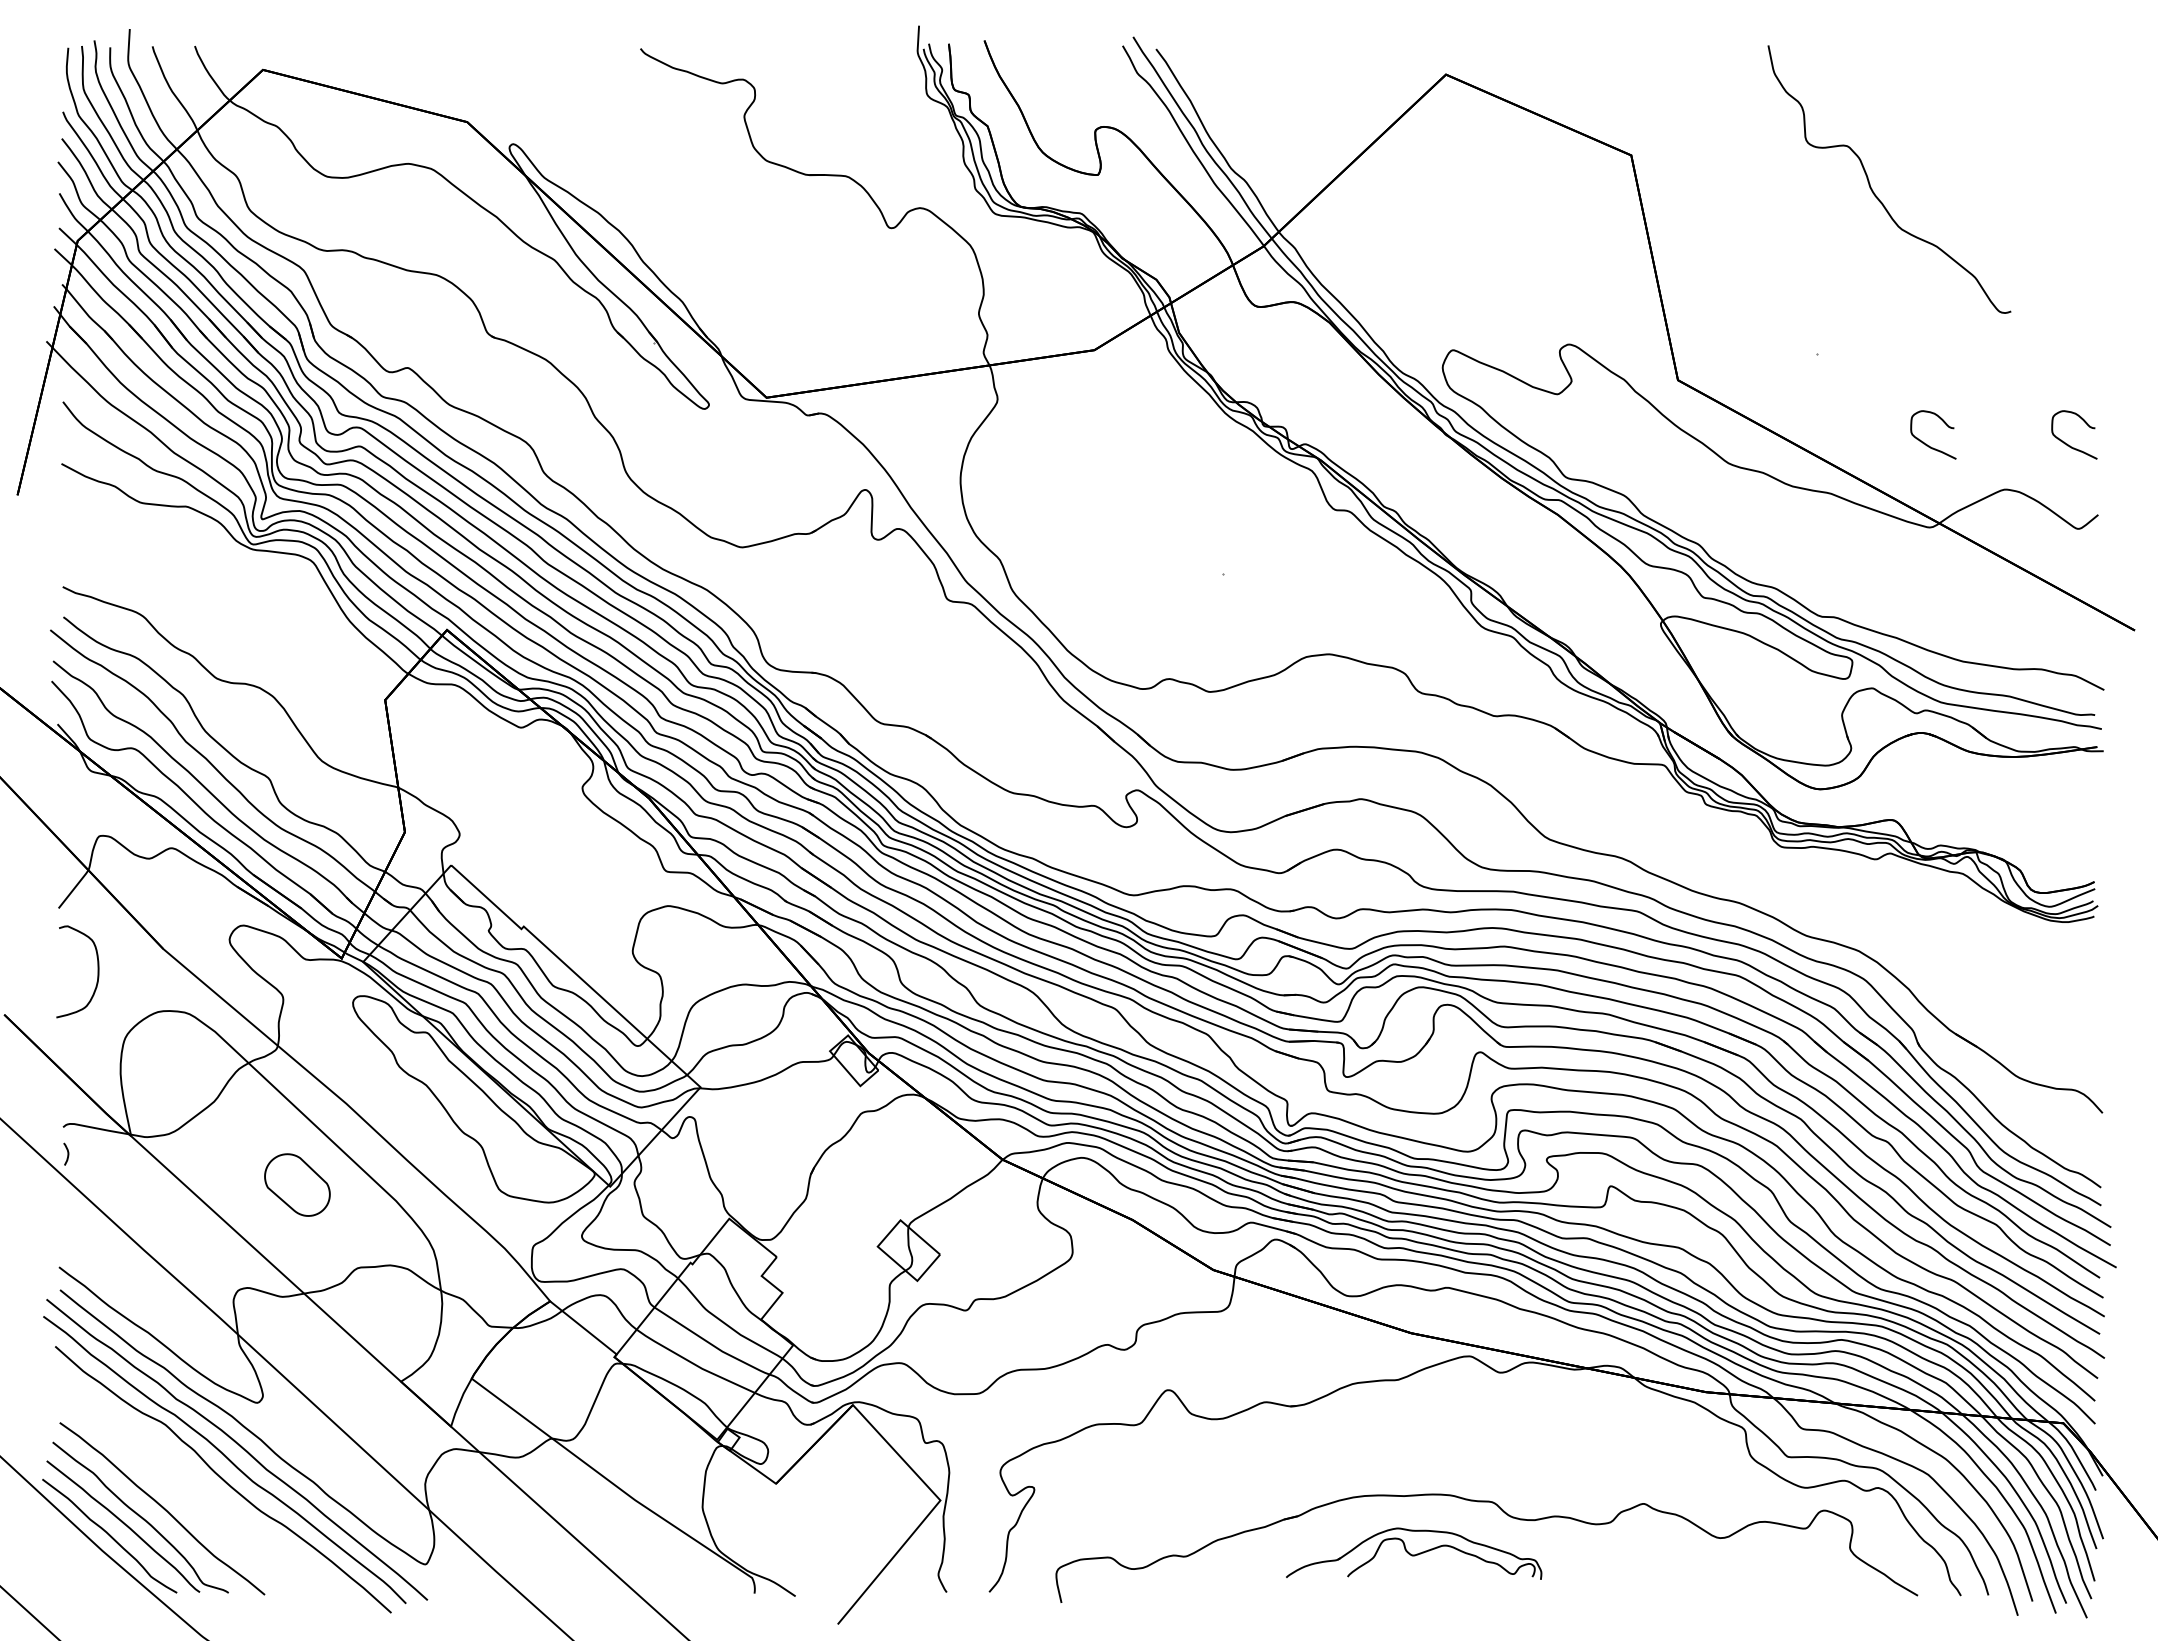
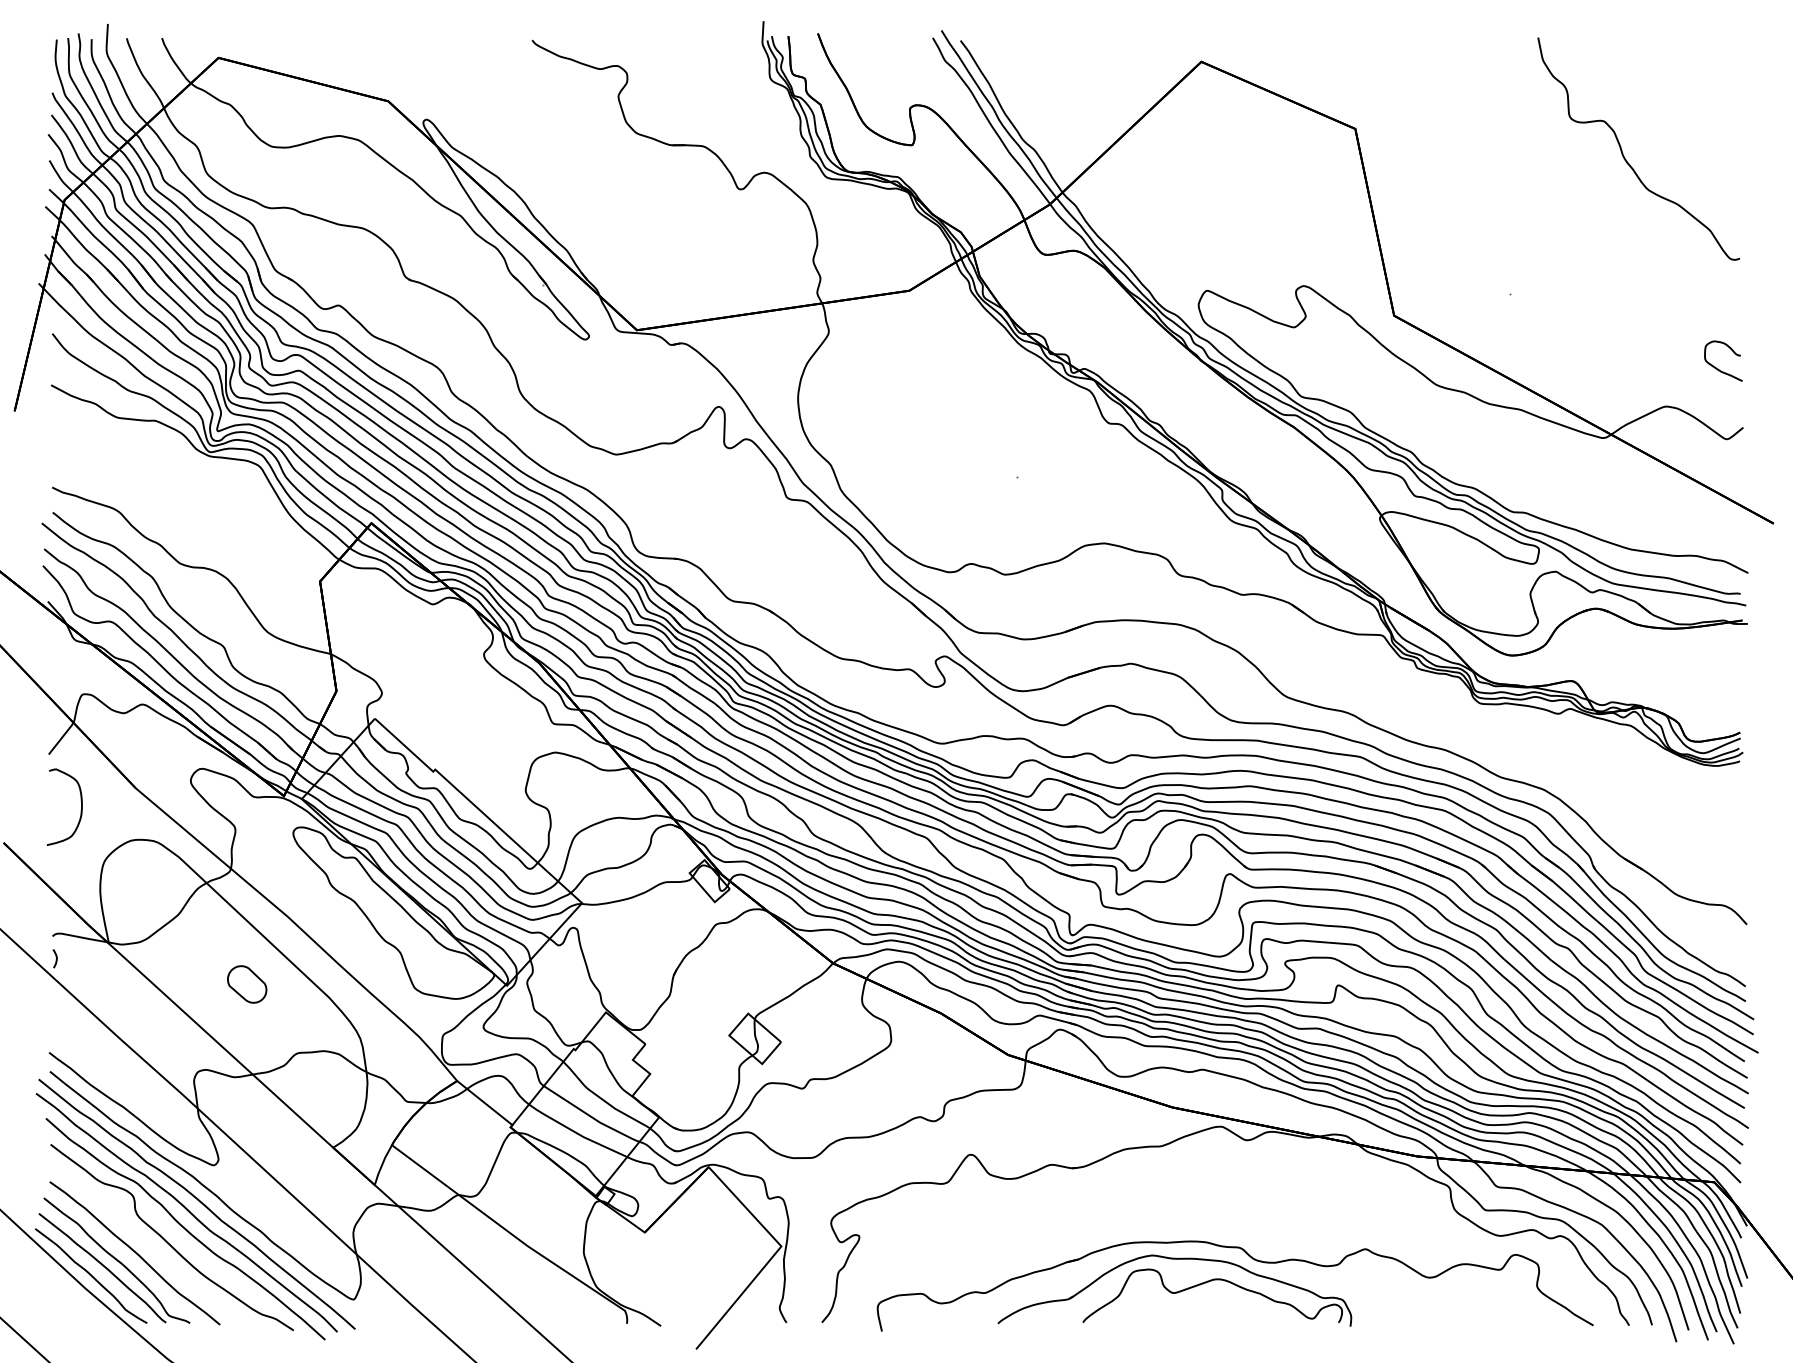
curve: (1872, 188) -> (1624, 156), moved
curve: (1926, 443) -> (1600, 368), removed
part: (297, 1185) -> (247, 984), size x0.71
curve: (201, 1494) -> (167, 1241), added
part: (1413, 1553) -> (1174, 1290), size x1.67

